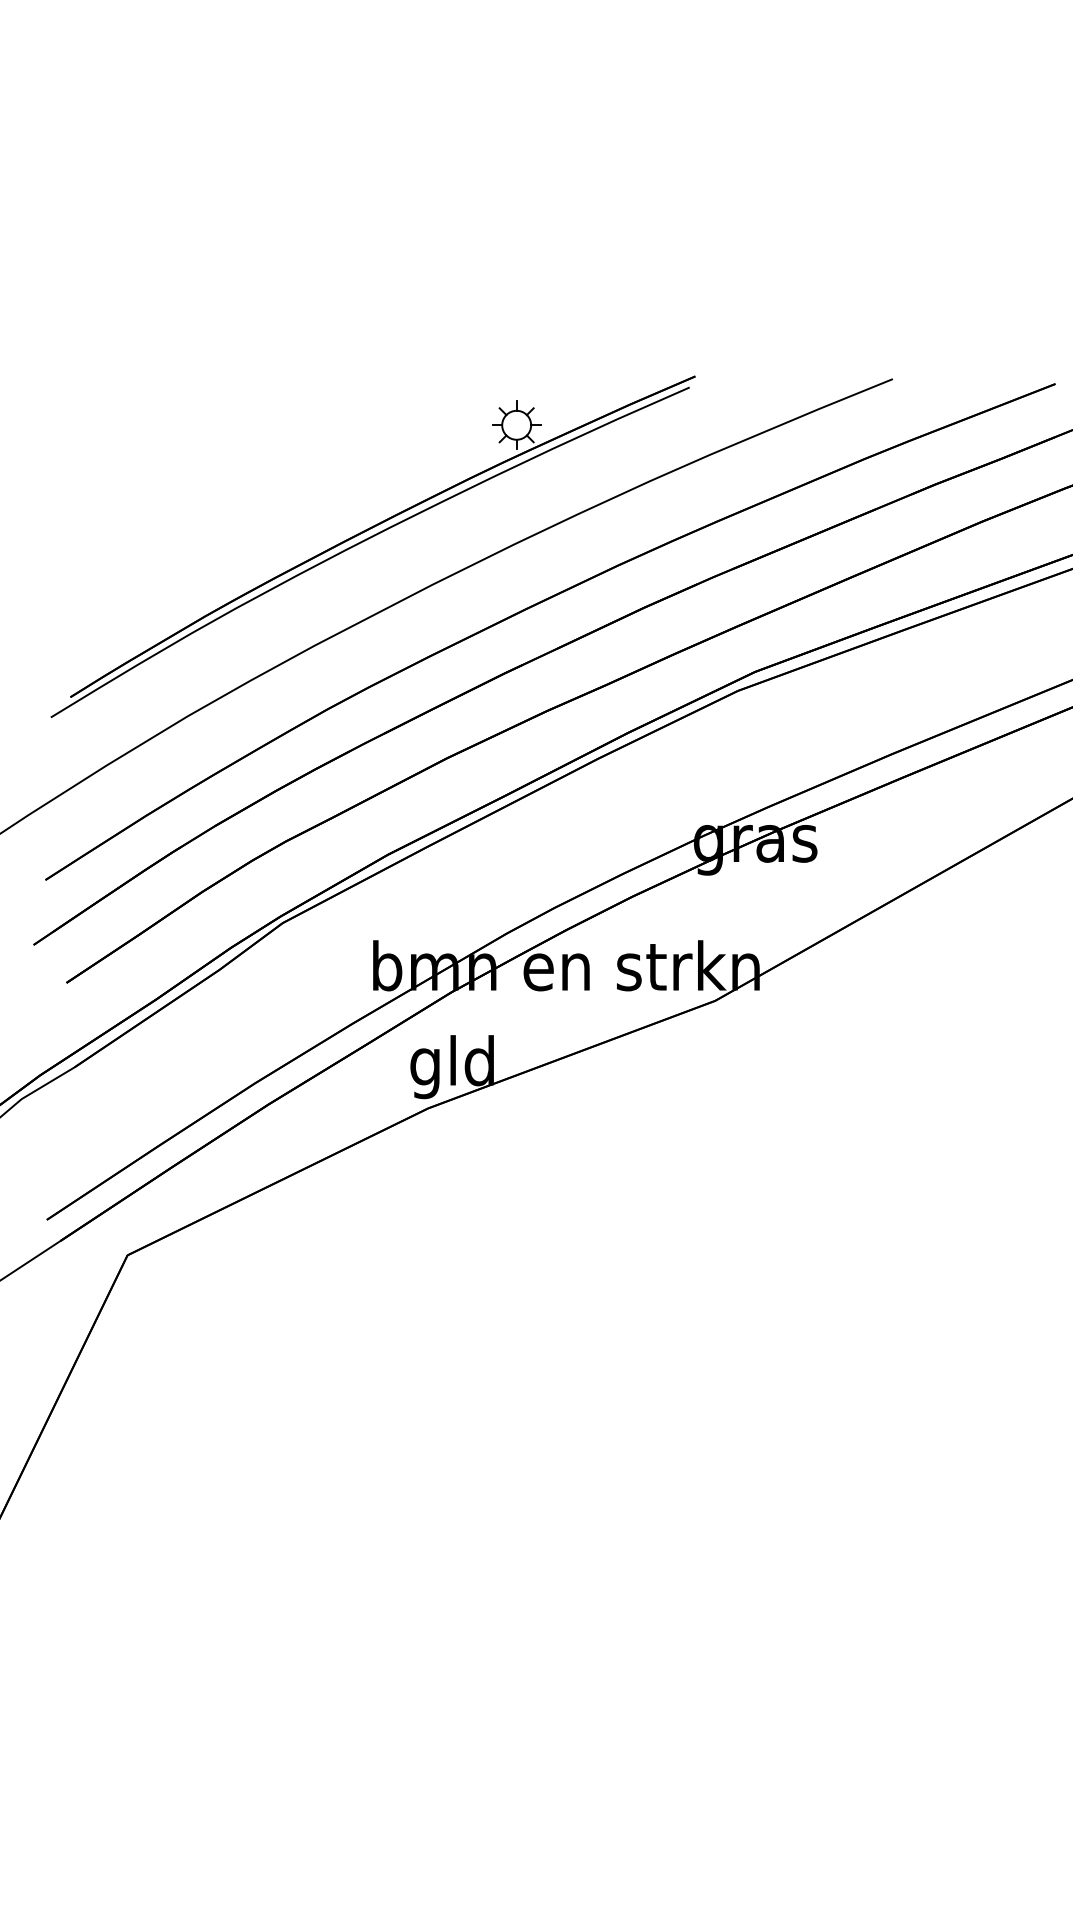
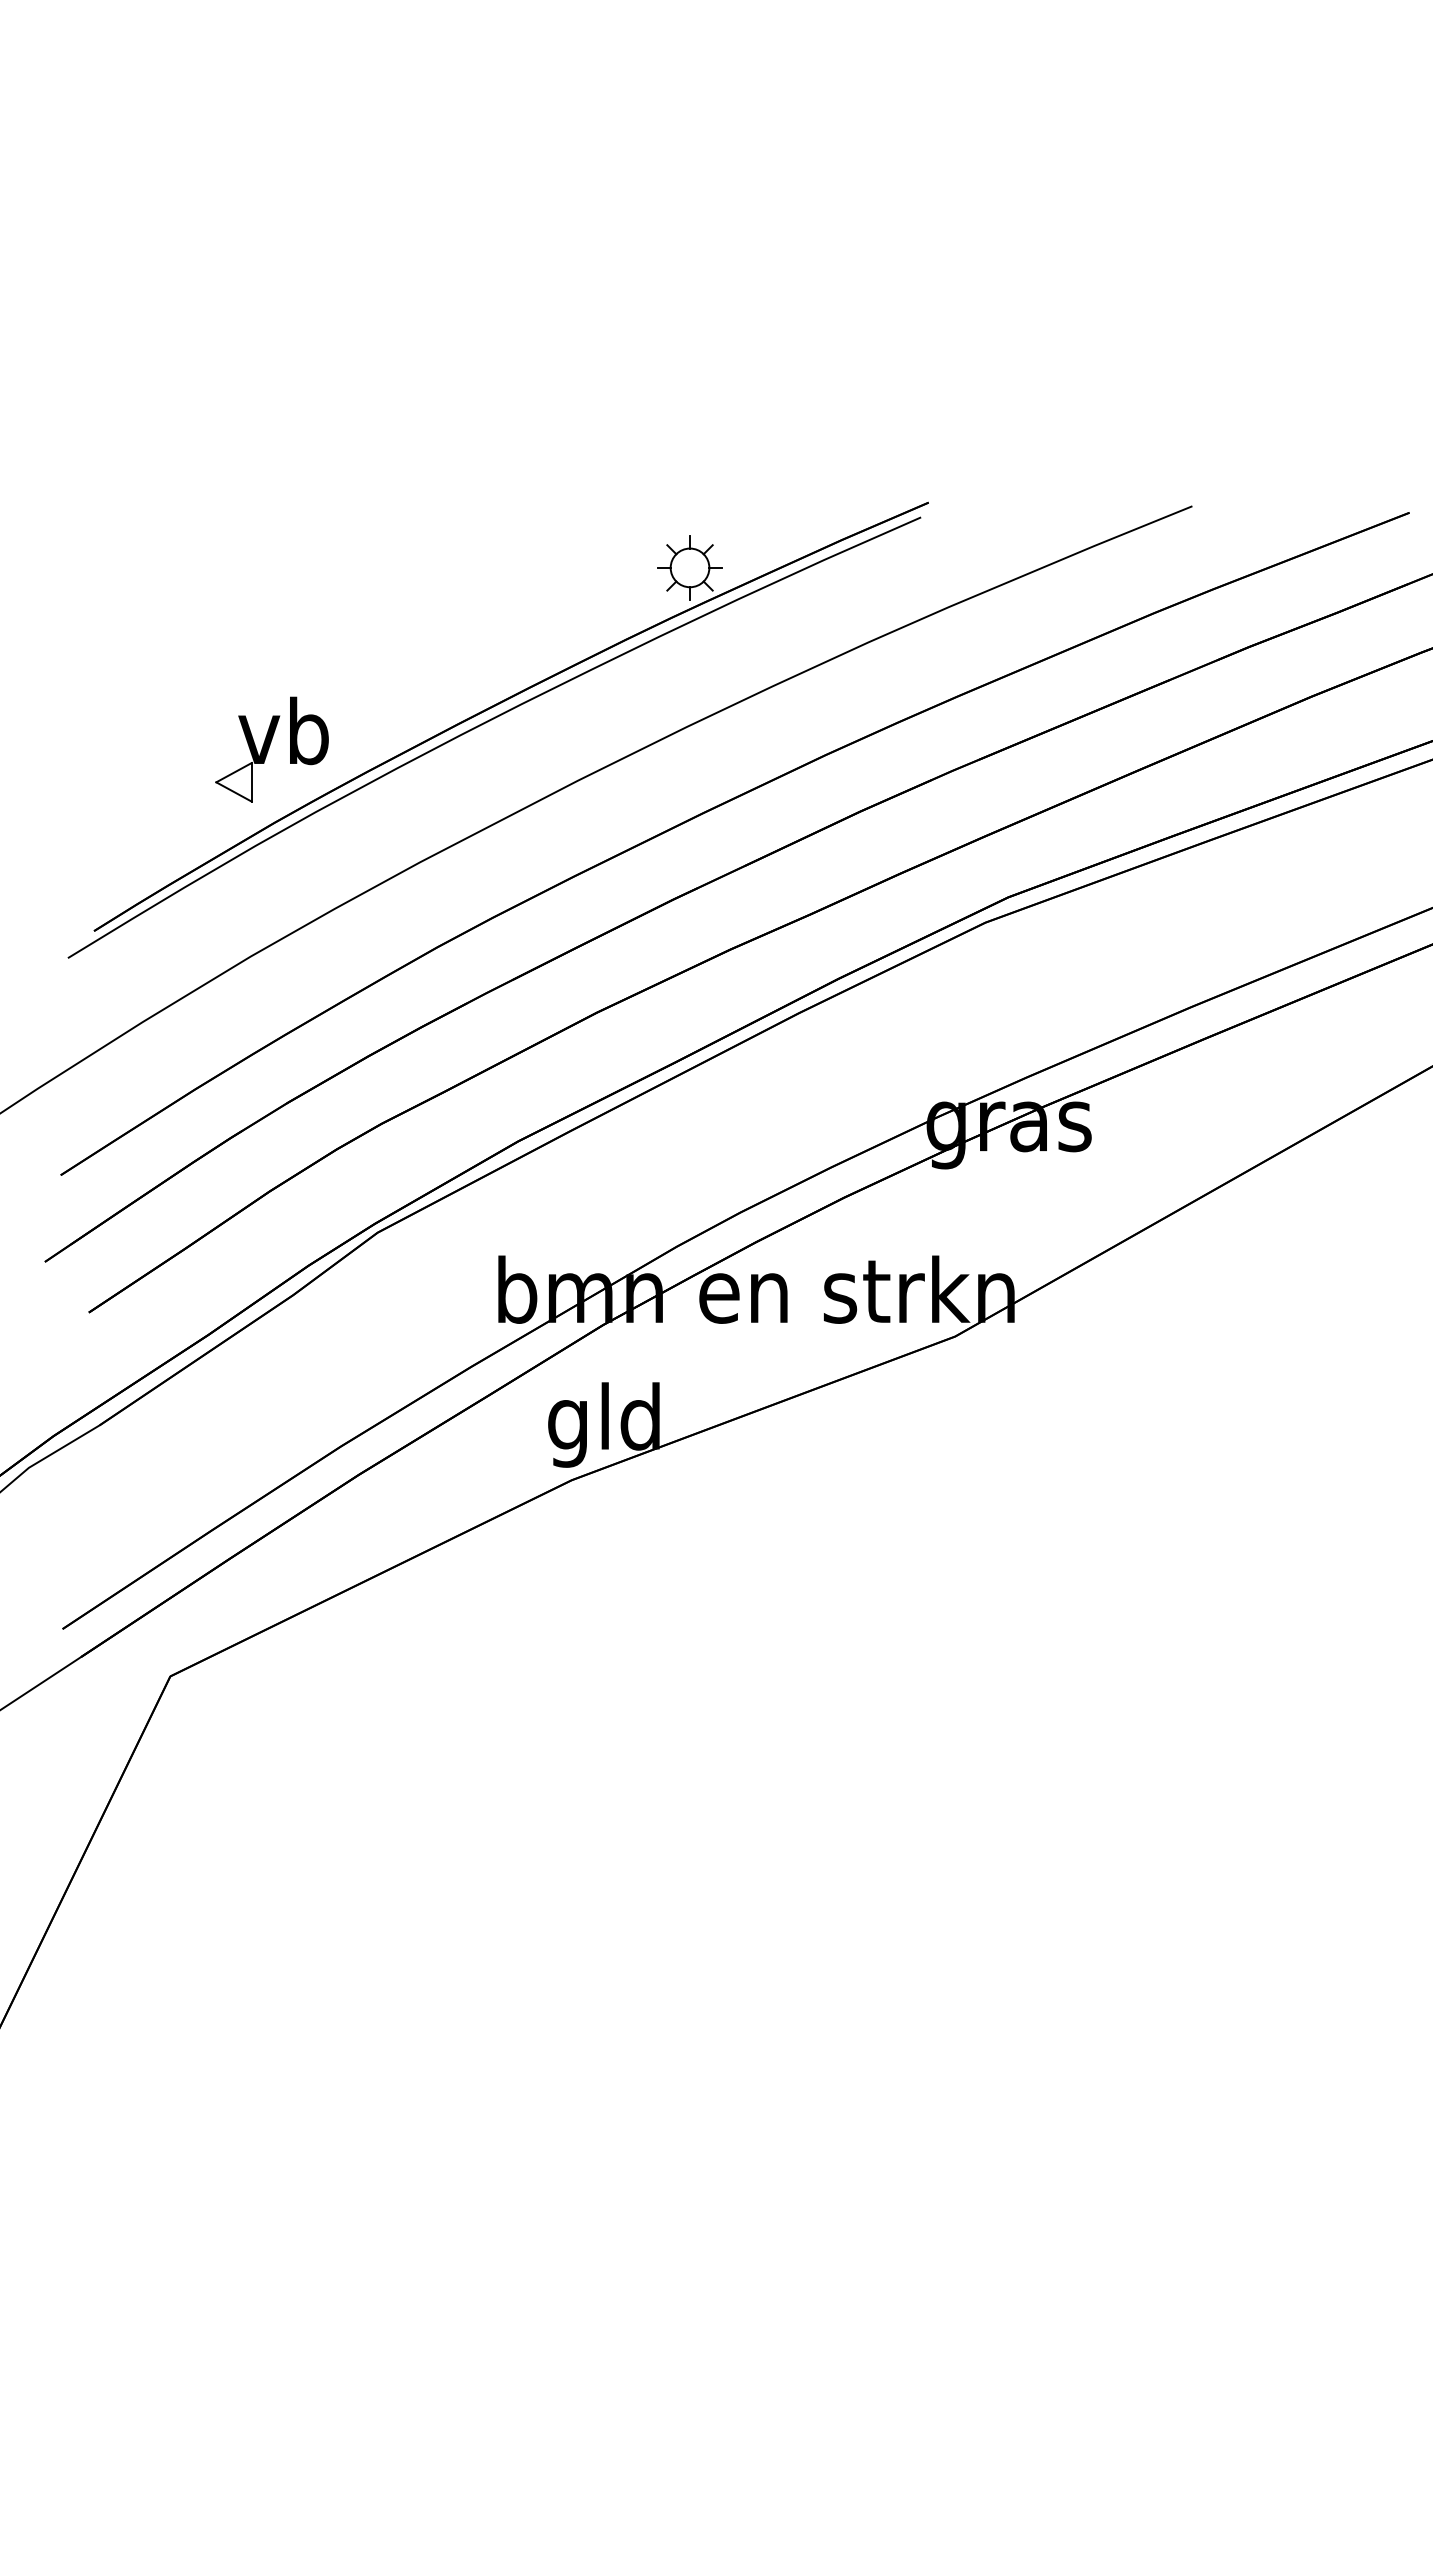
part: (203, 561) -> (271, 749), added

